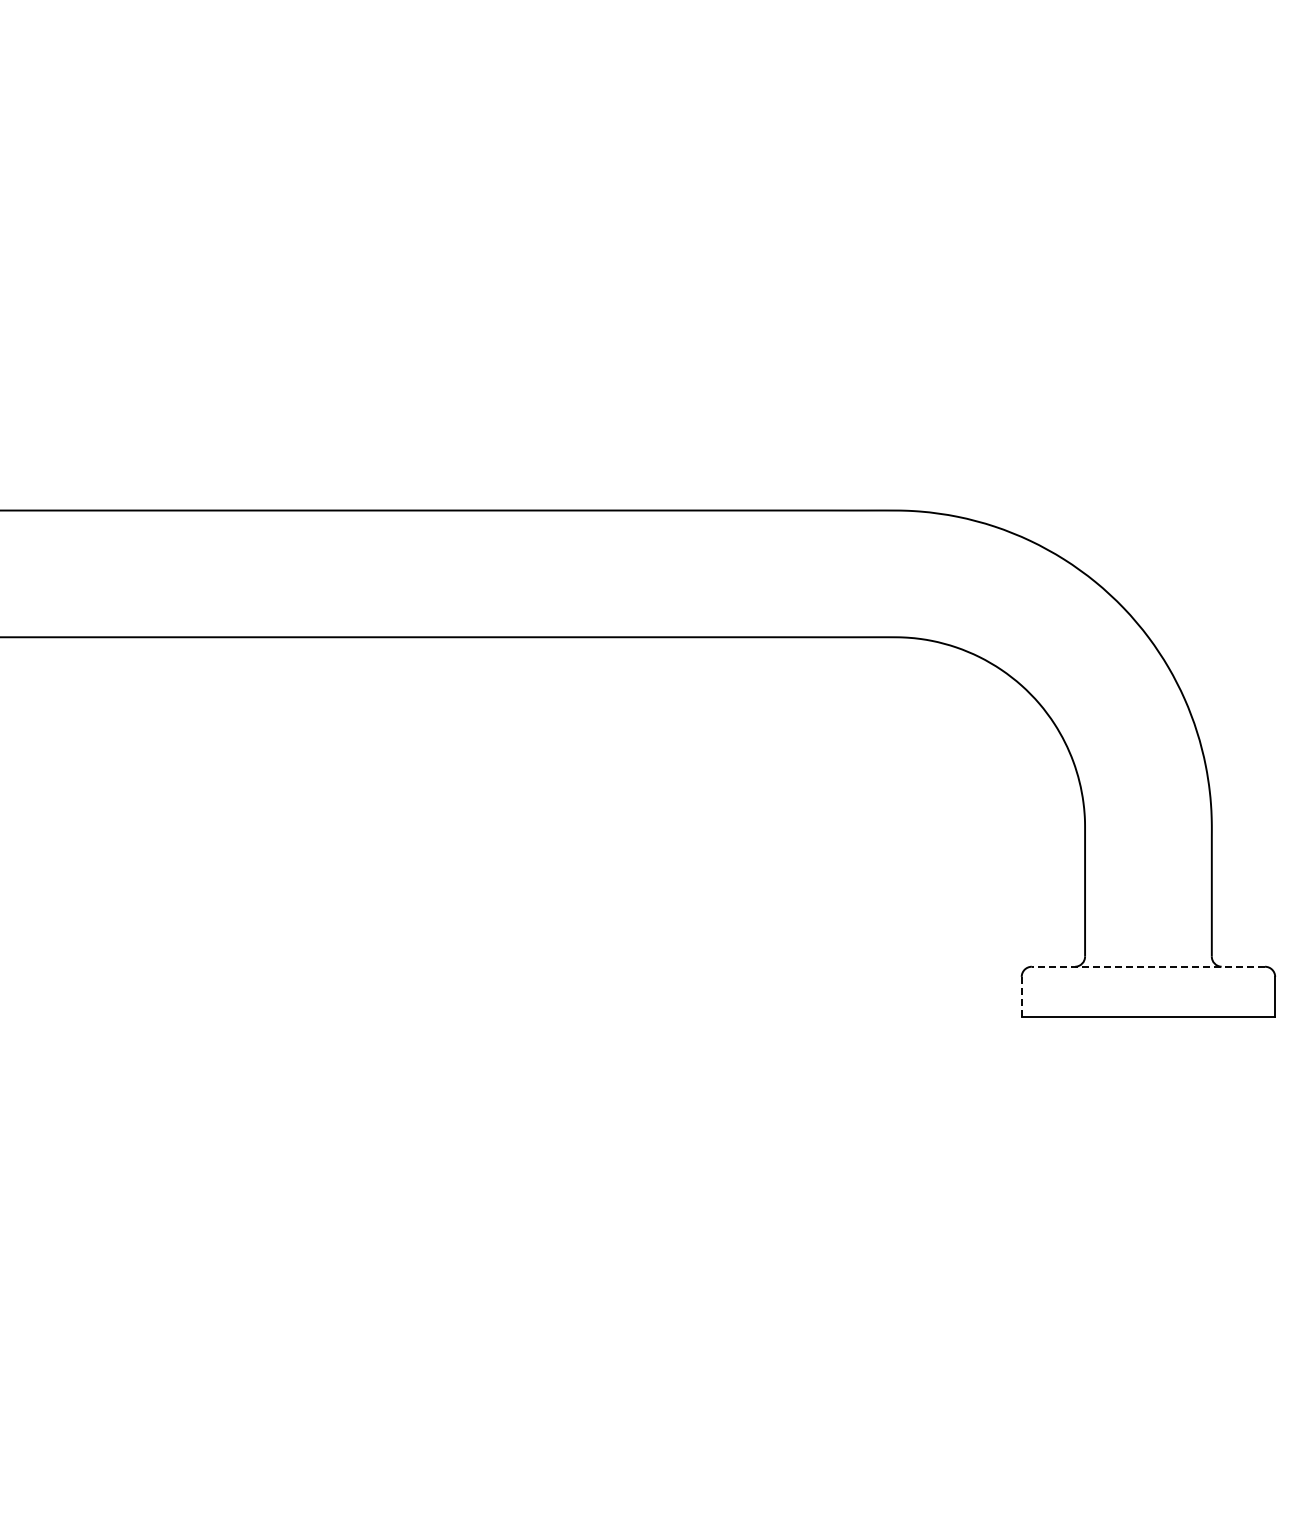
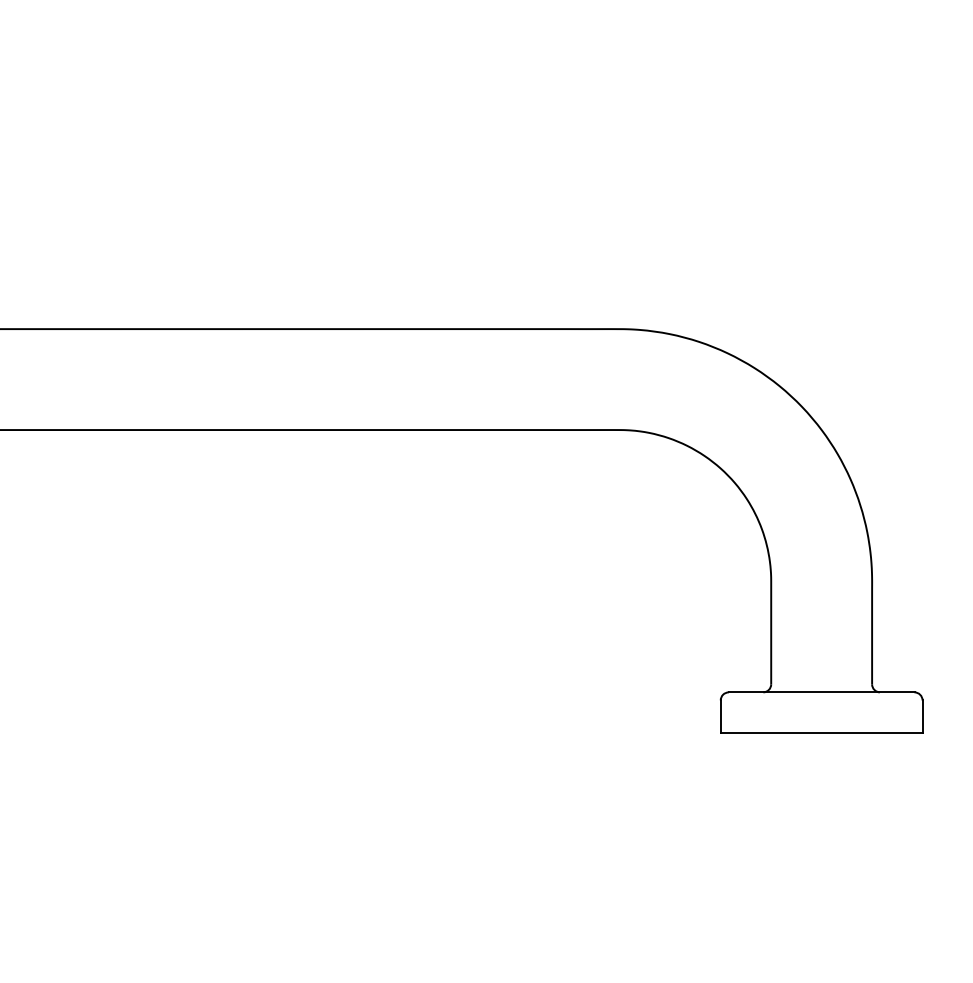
line: (1148, 966) -> (821, 692), dashed -> solid
line: (1021, 996) -> (720, 716), dashed -> solid

